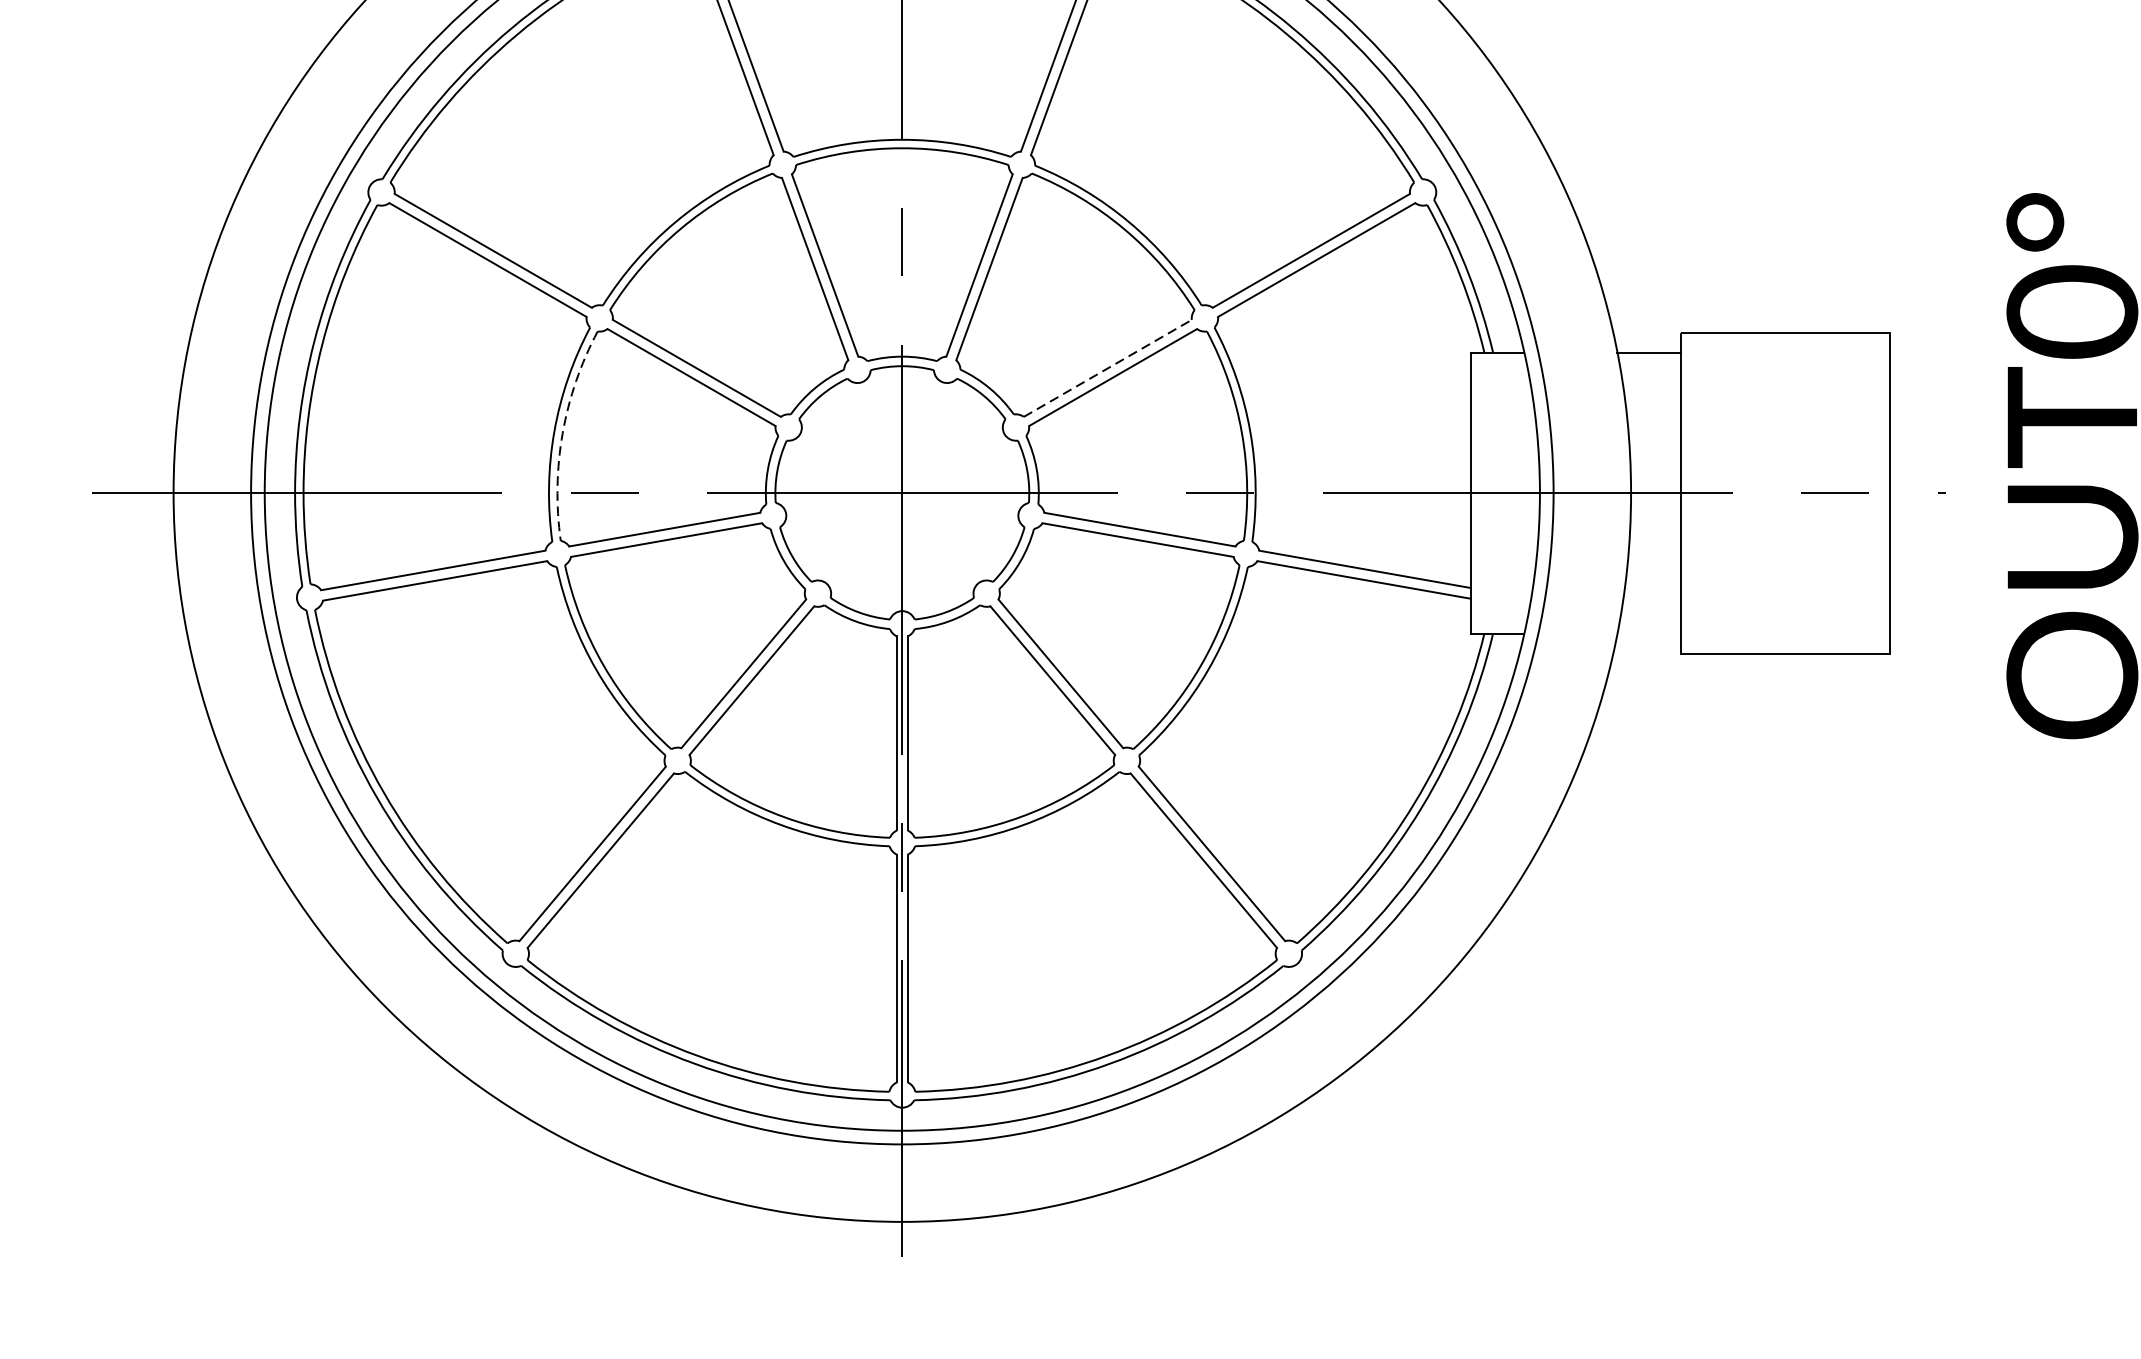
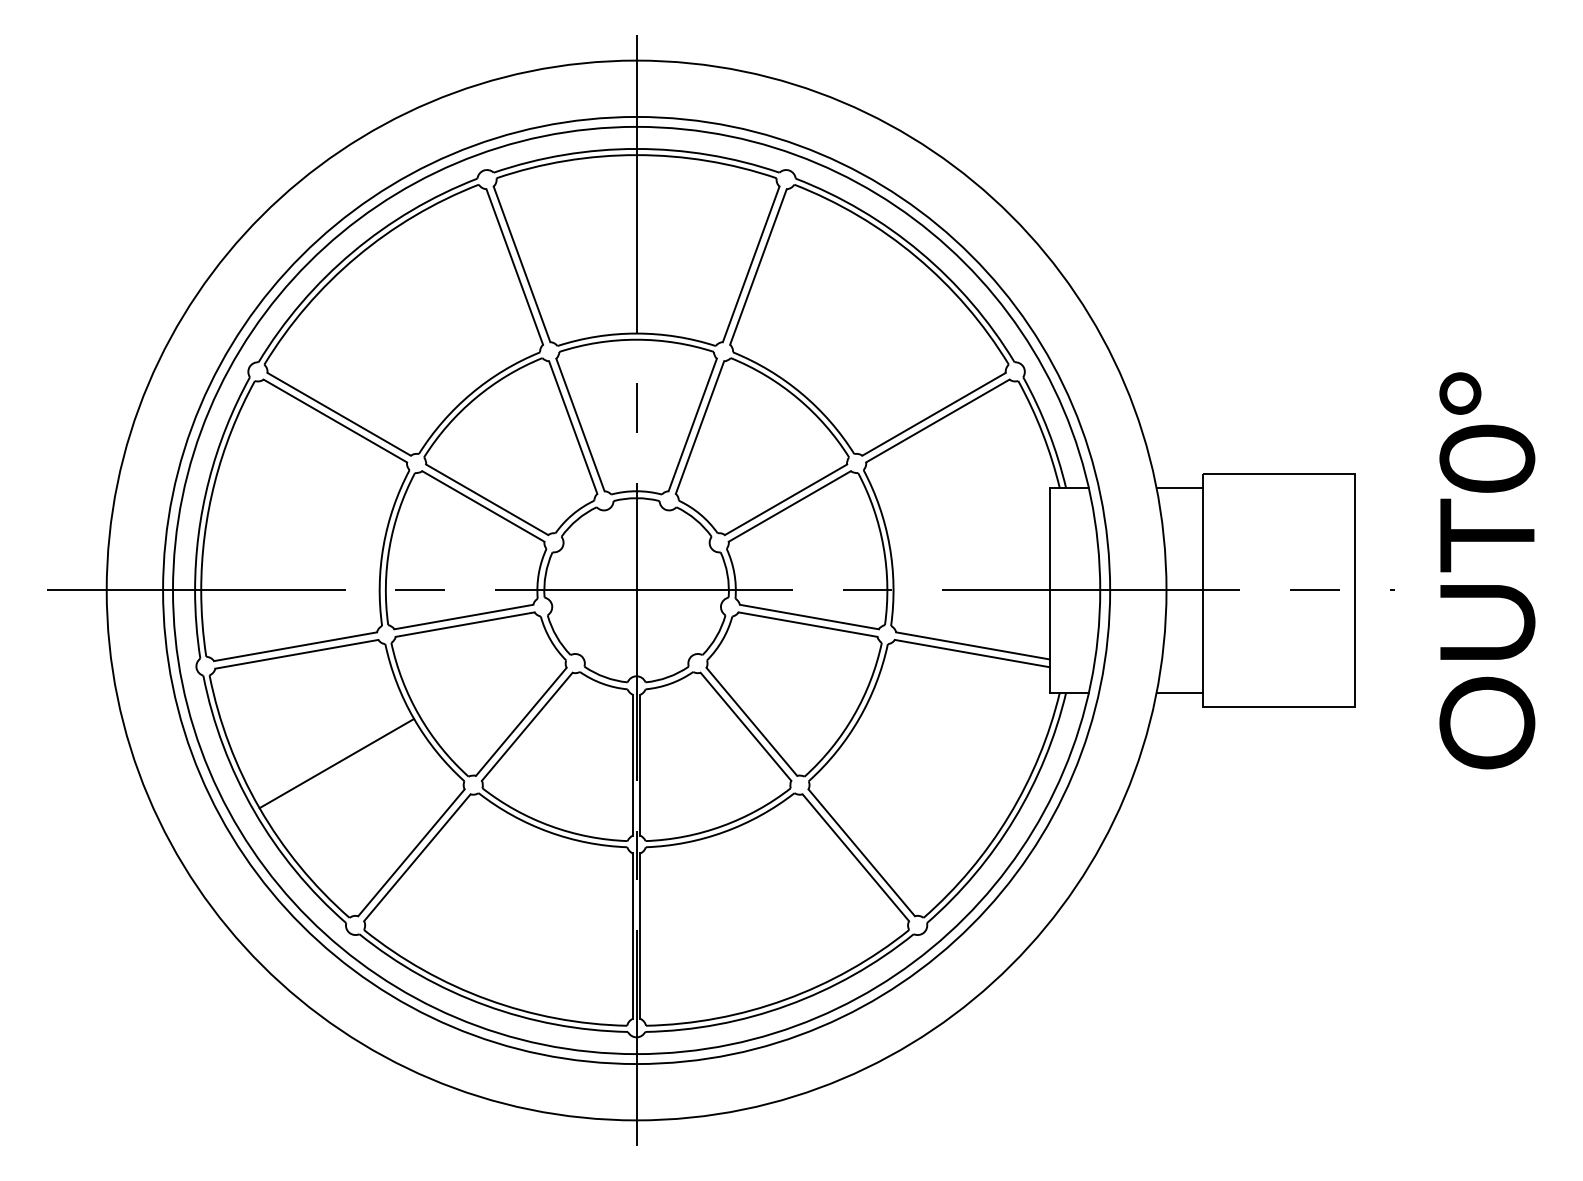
line: (1108, 367) -> (786, 499), dashed -> solid
arc: (562, 432) -> (389, 546), dashed -> solid
line: (1648, 633) -> (1179, 692), added
line: (489, 731) -> (336, 763), added

